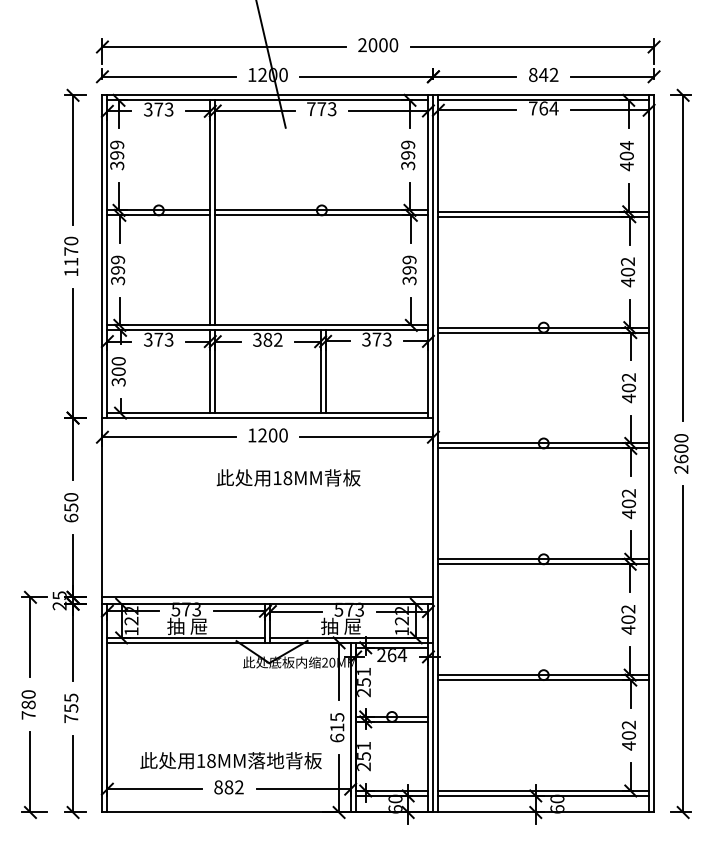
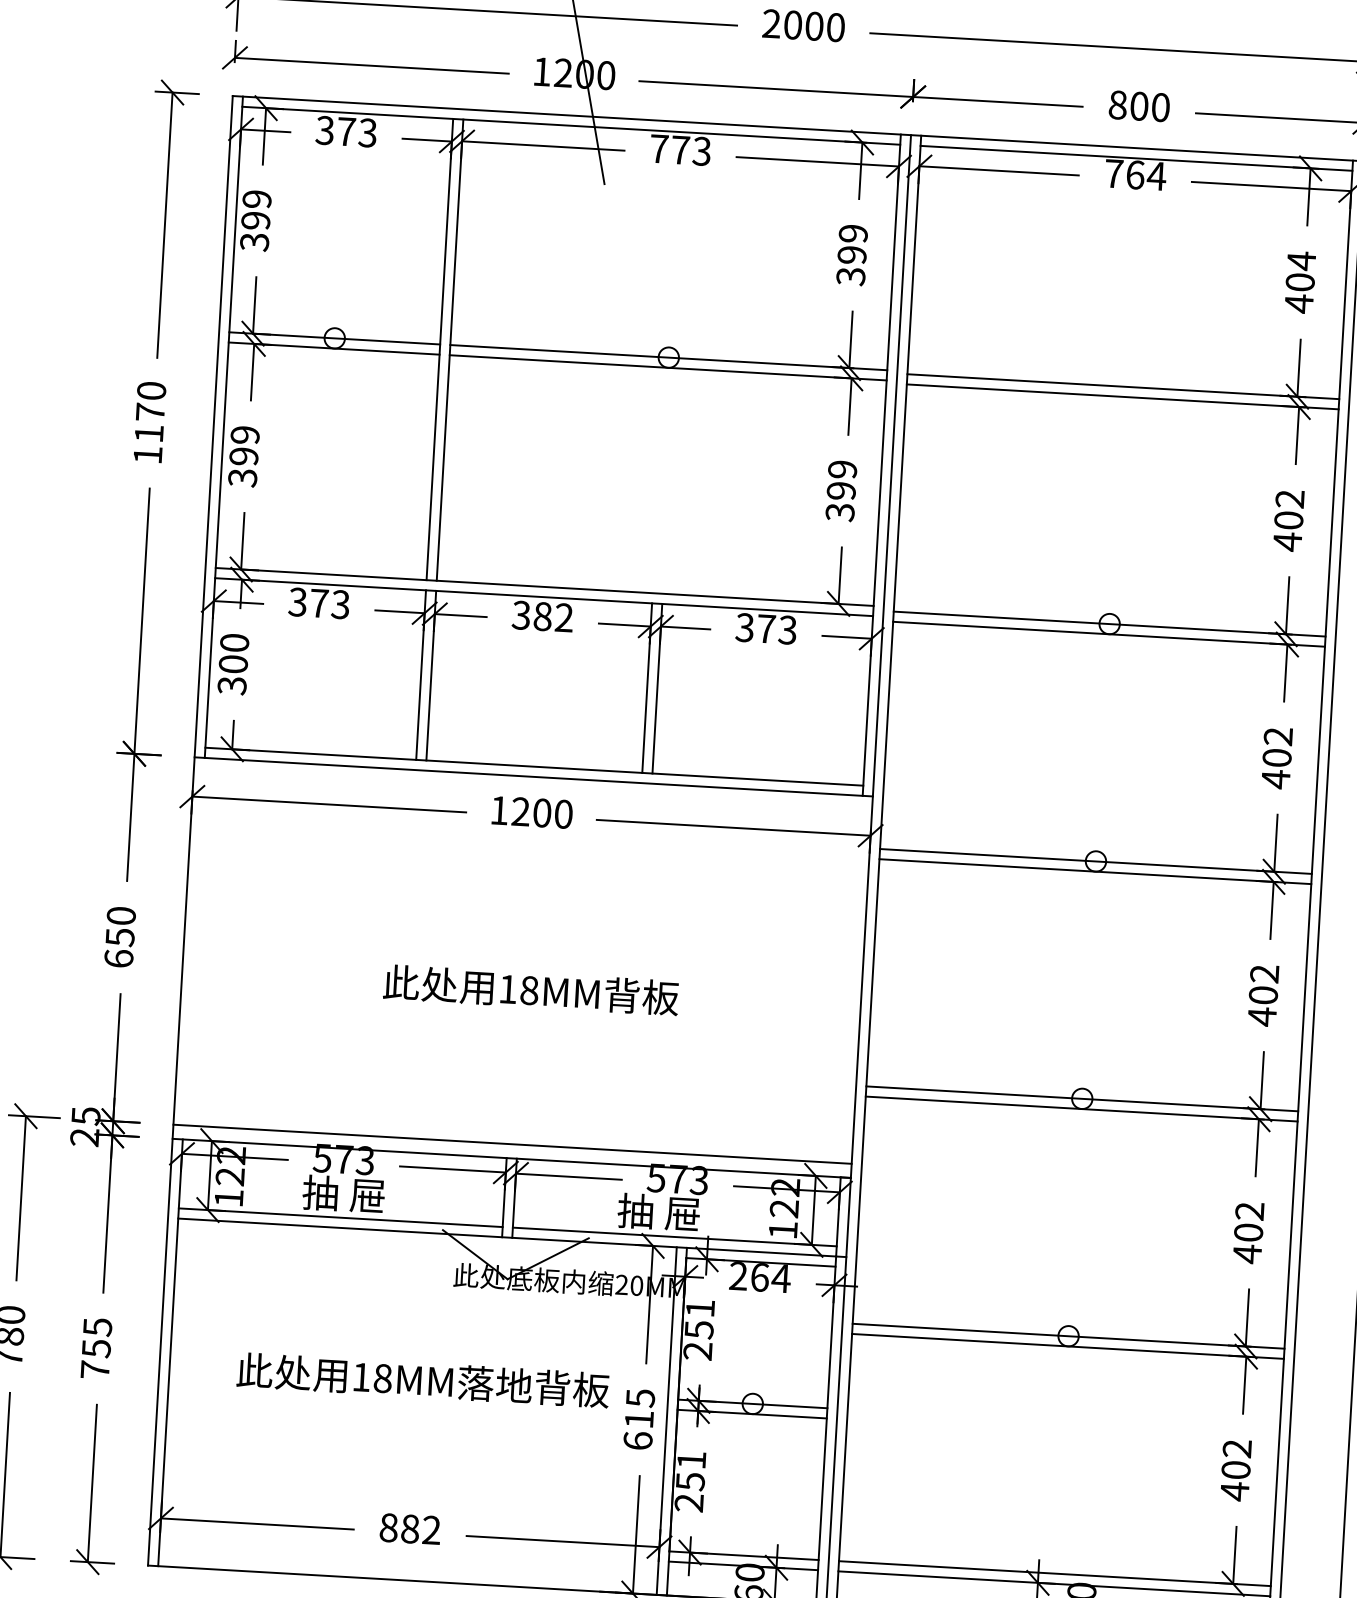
text: (548, 74) -> (1149, 105), 842 -> 800
text: (288, 477) -> (530, 989), moved
text: (230, 760) -> (422, 1379), moved

